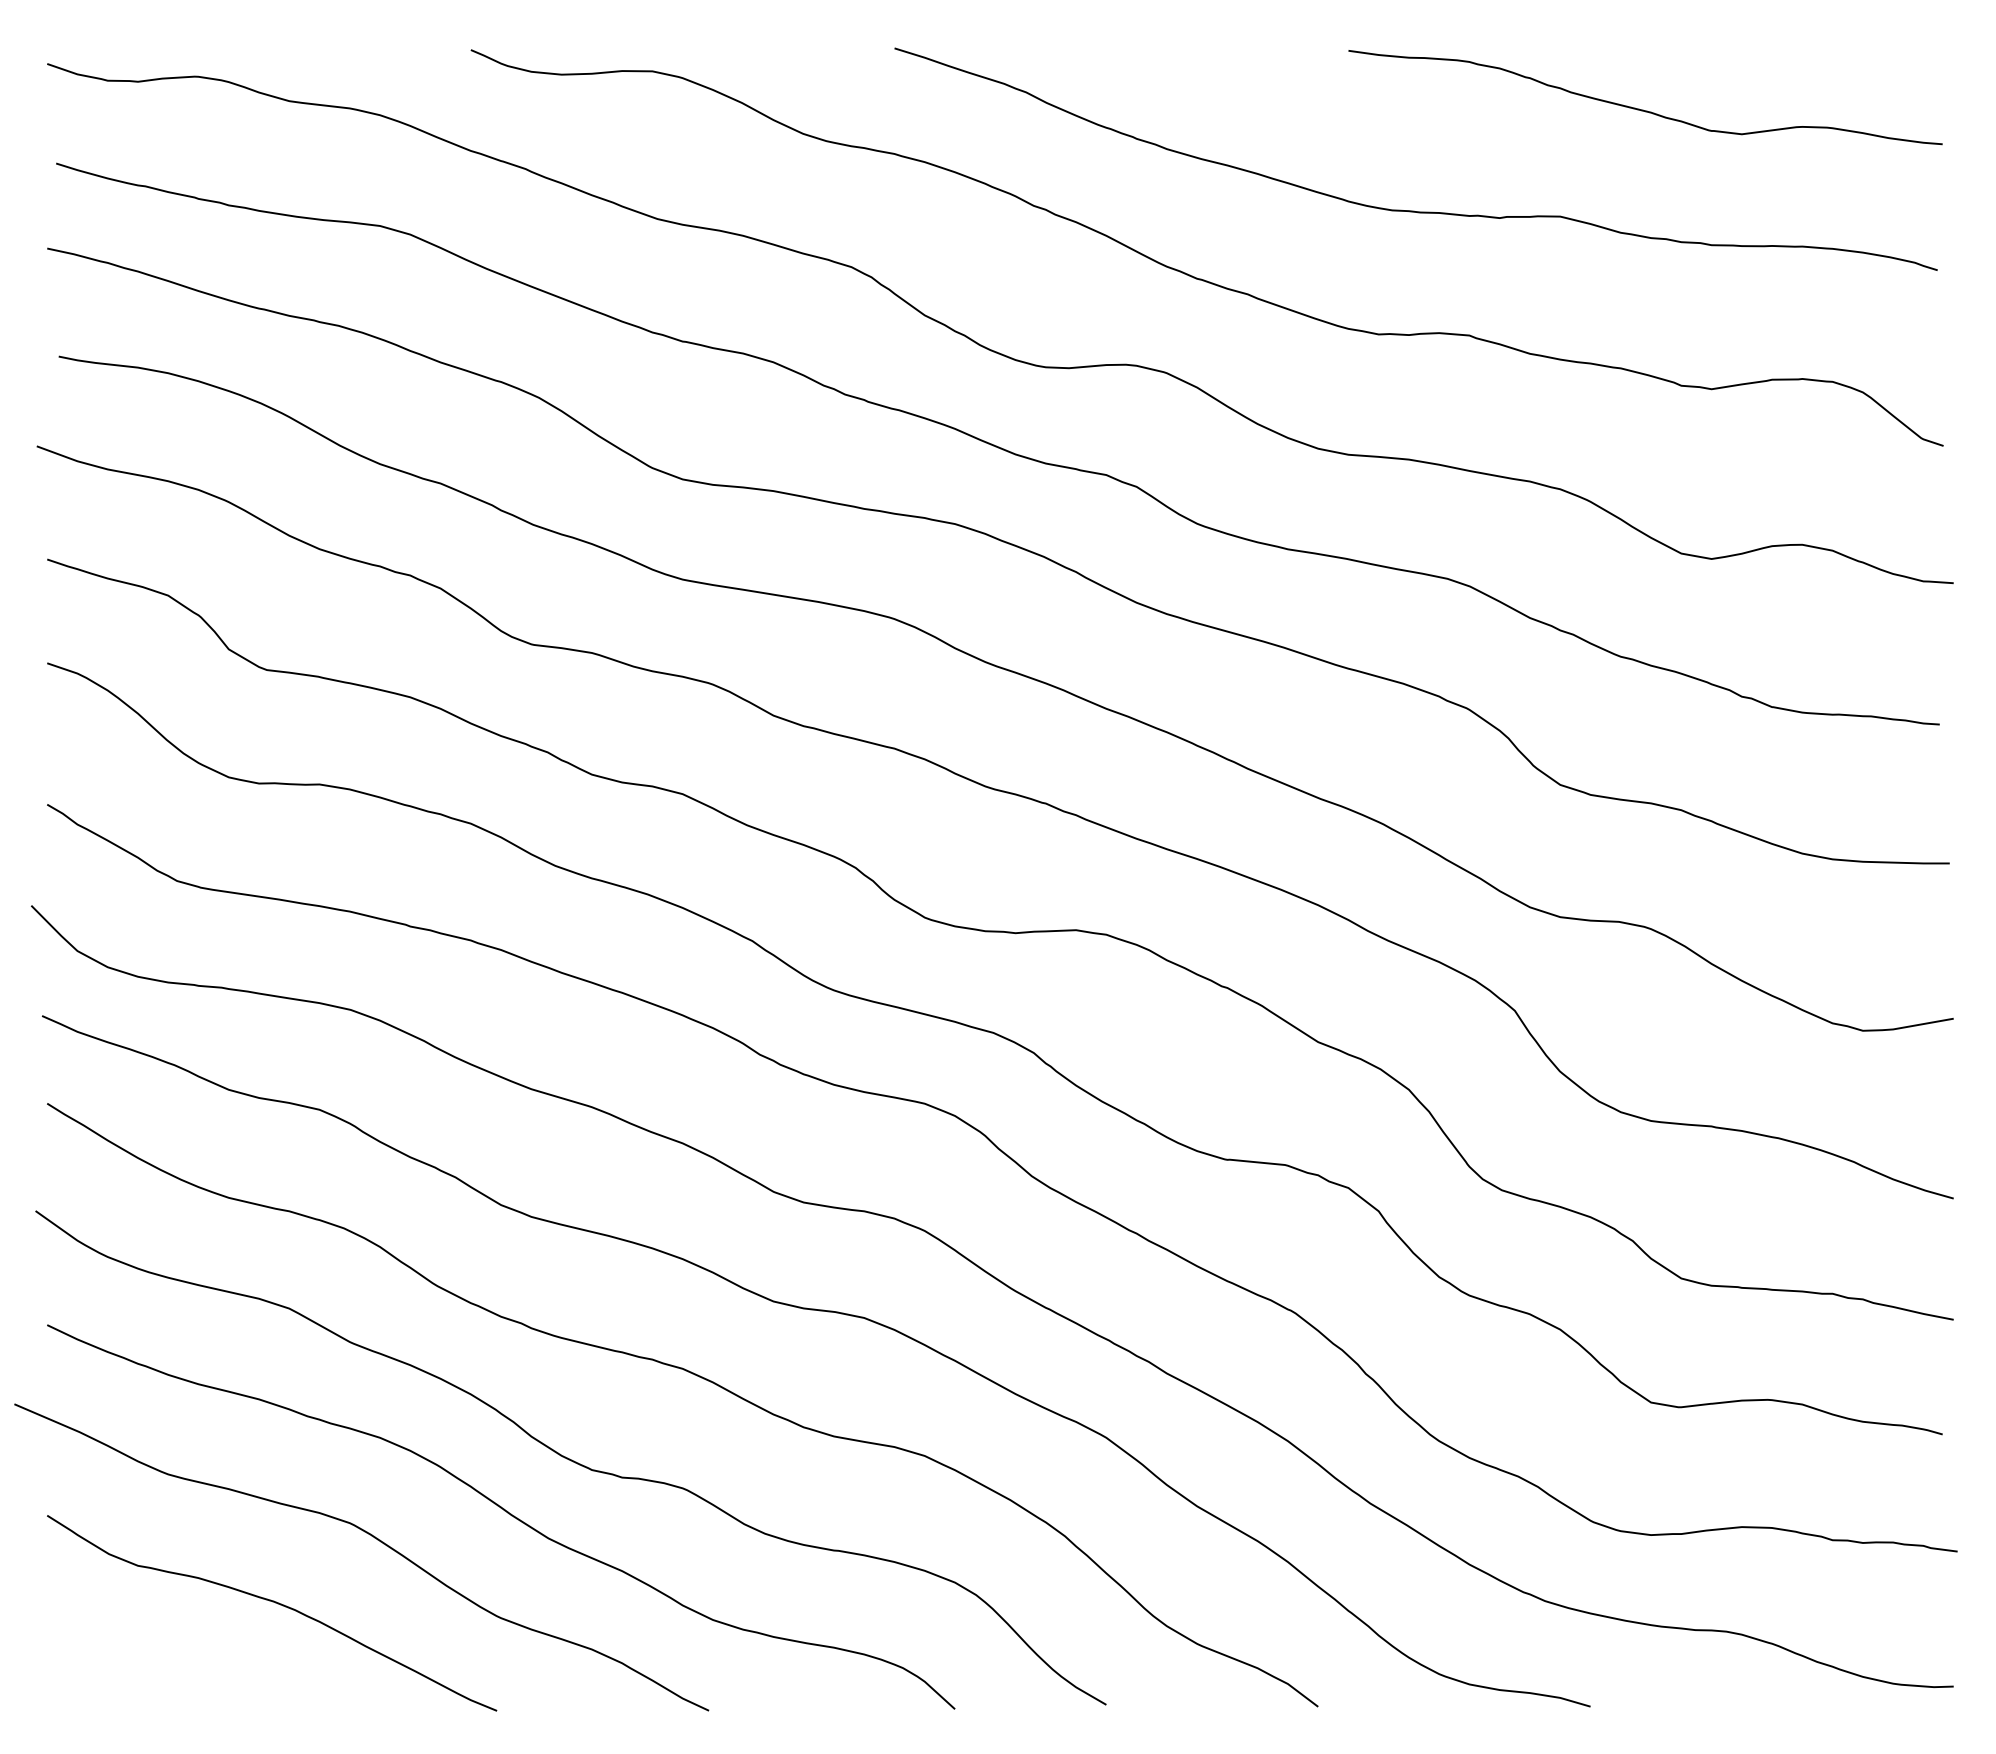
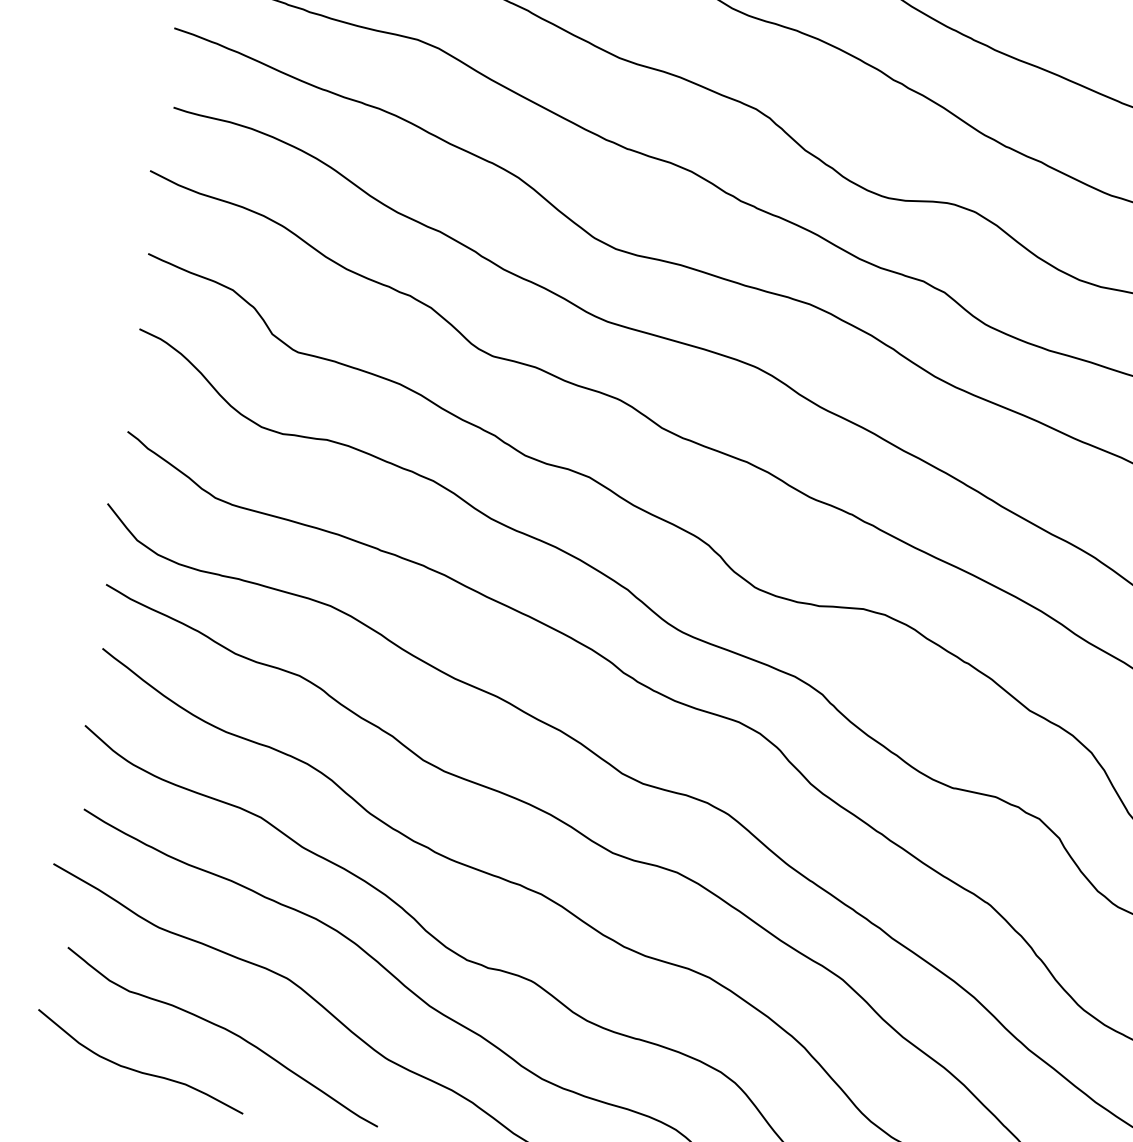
curve: (159, 1671) -> (136, 1069), added

